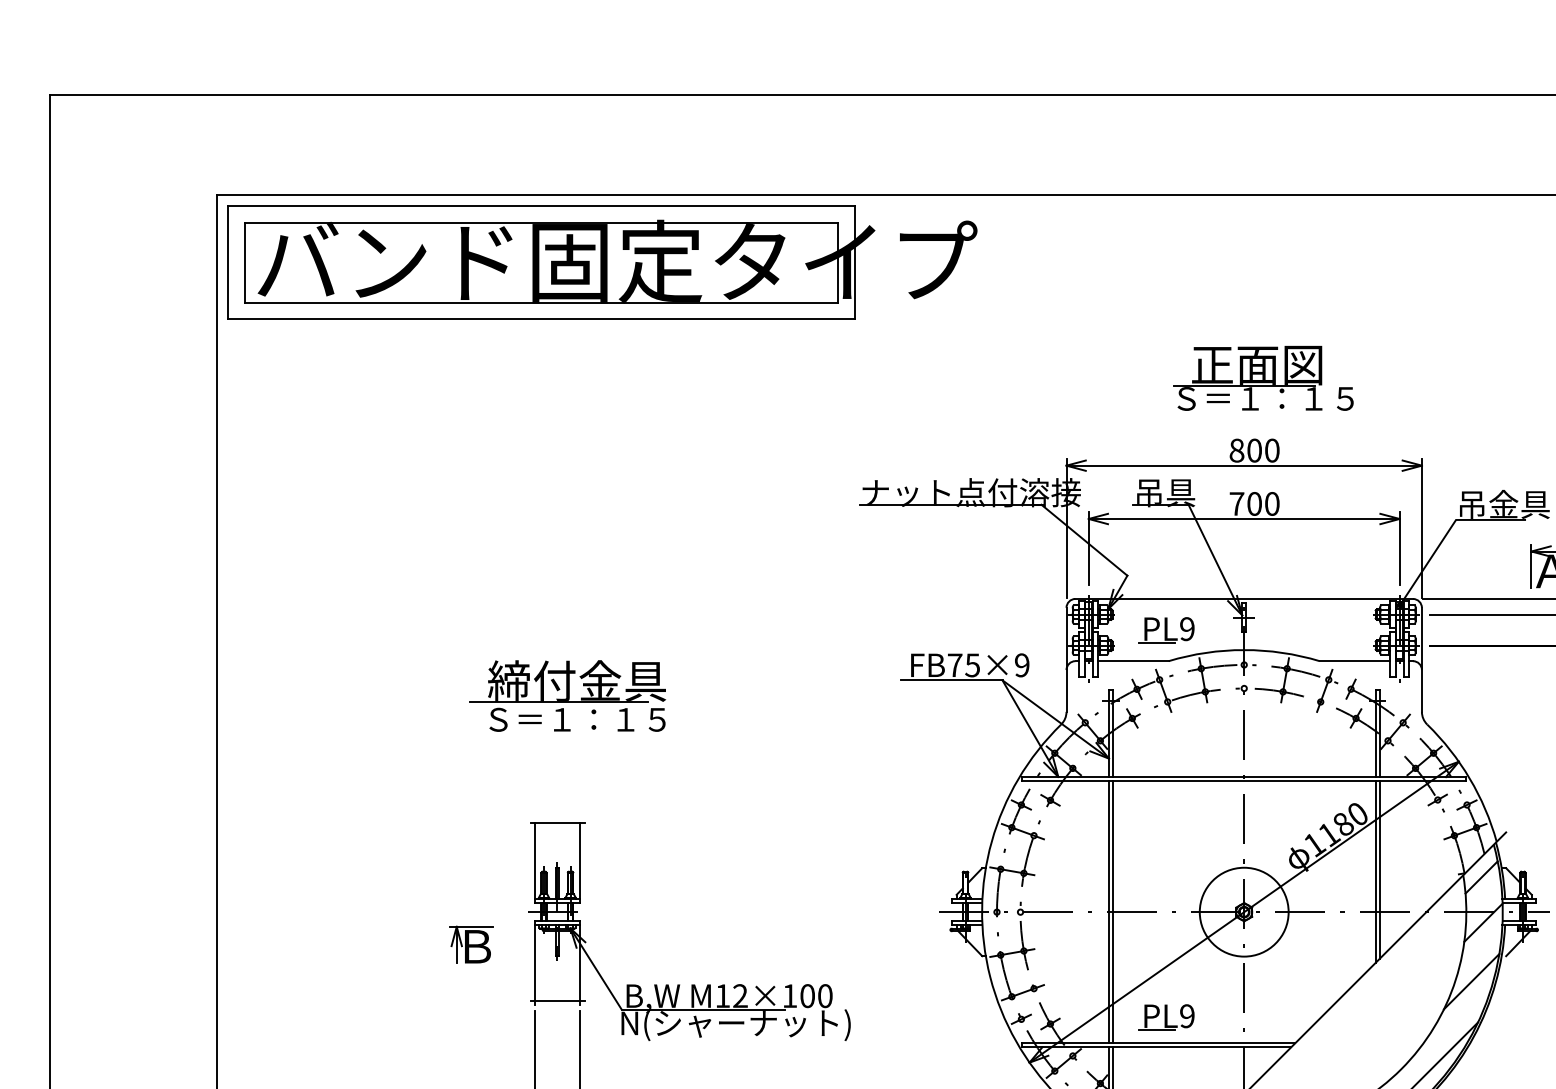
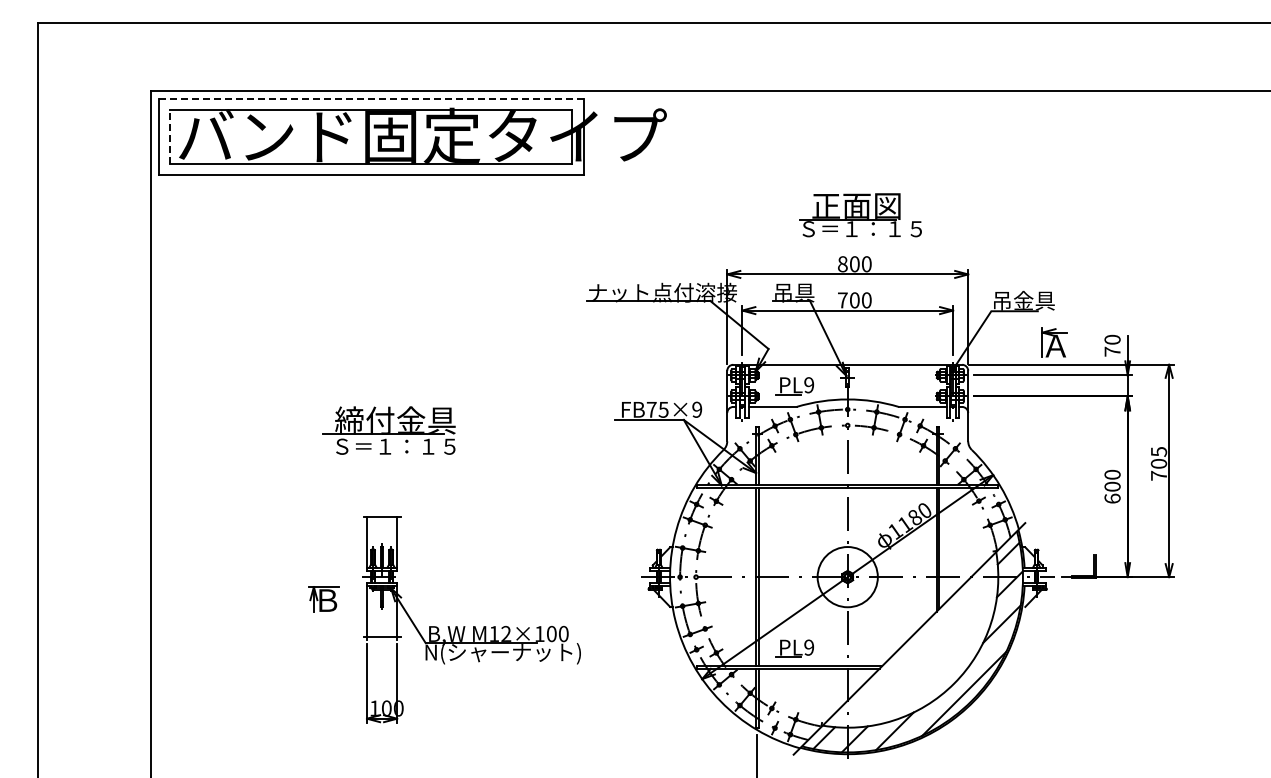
line: (541, 206) -> (371, 98), solid -> dashed
line: (245, 262) -> (170, 136), solid -> dashed

